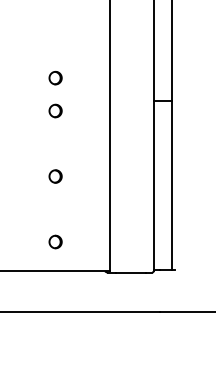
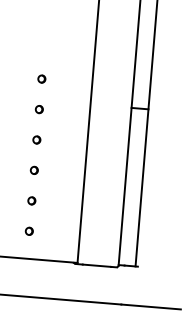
part: (55, 78) -> (41, 79), size x0.62
part: (55, 110) -> (39, 109), size x0.62
part: (55, 143) -> (36, 139), added
part: (55, 176) -> (34, 170), size x0.62
part: (55, 209) -> (31, 201), added
part: (55, 241) -> (29, 230), size x0.62

